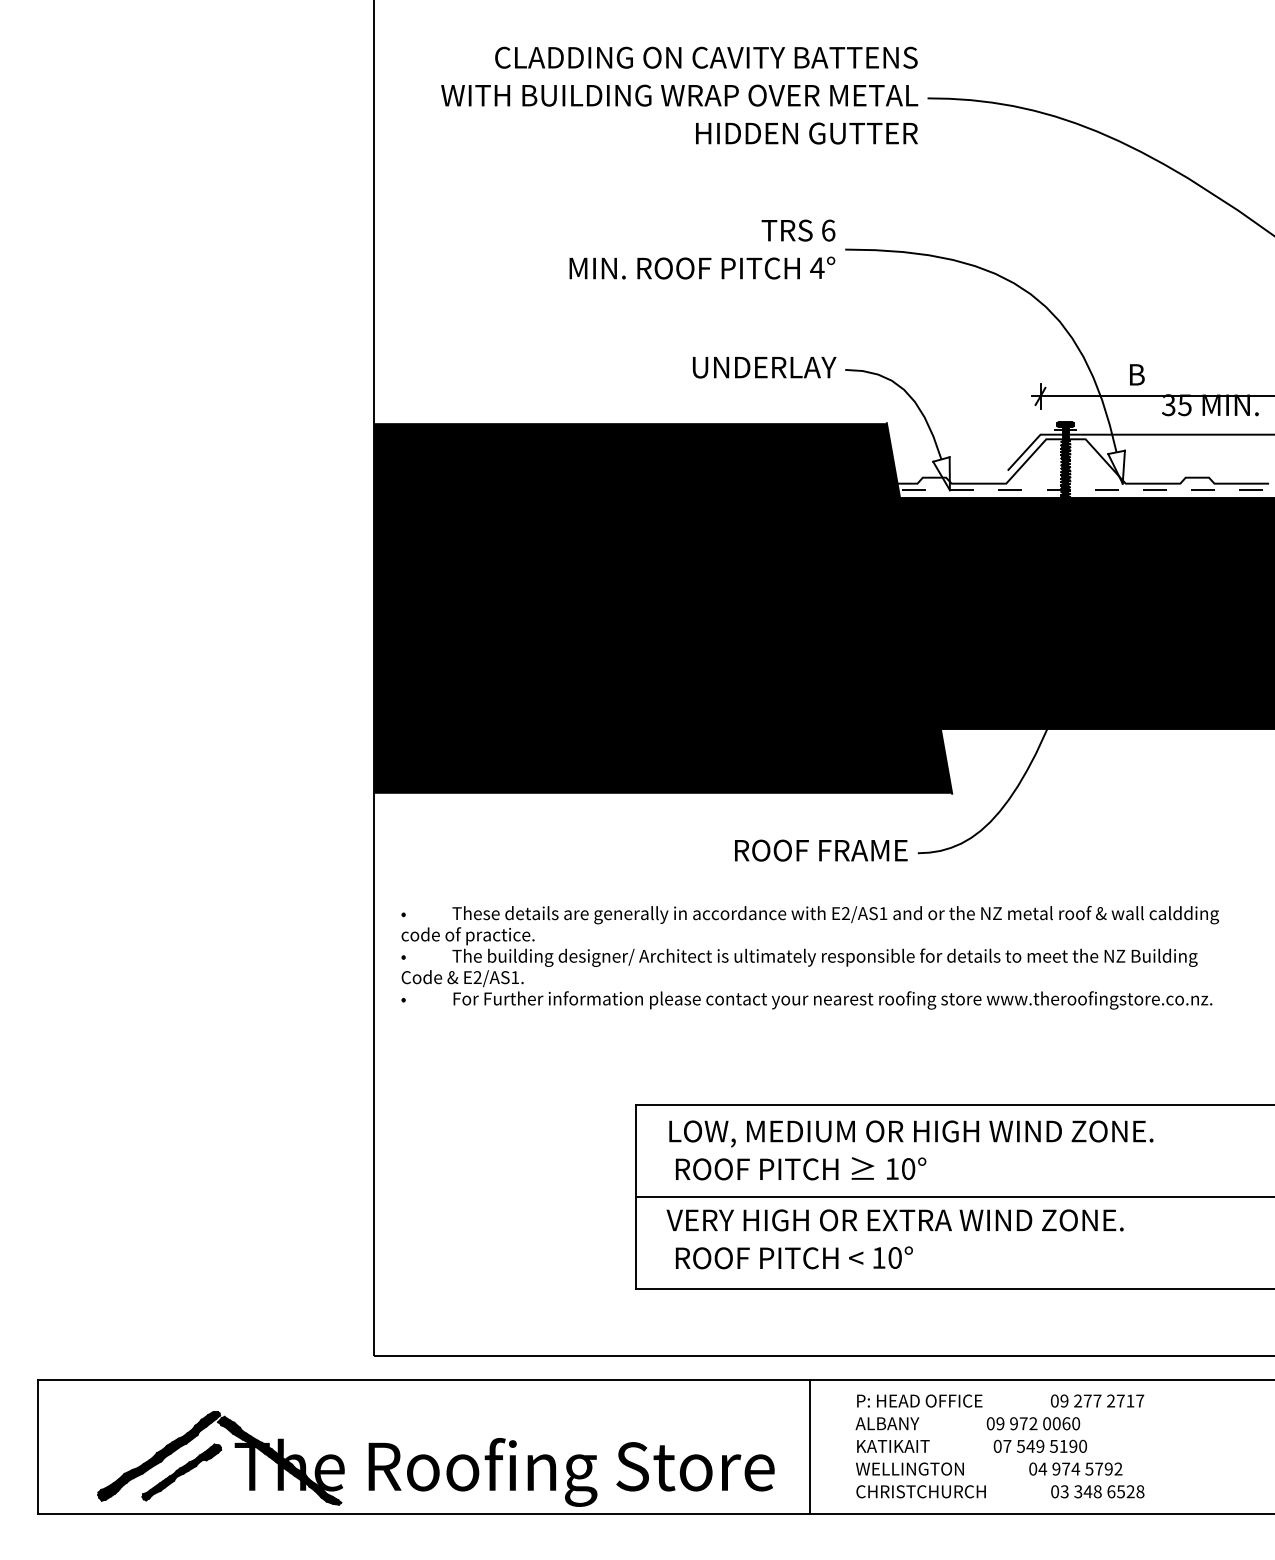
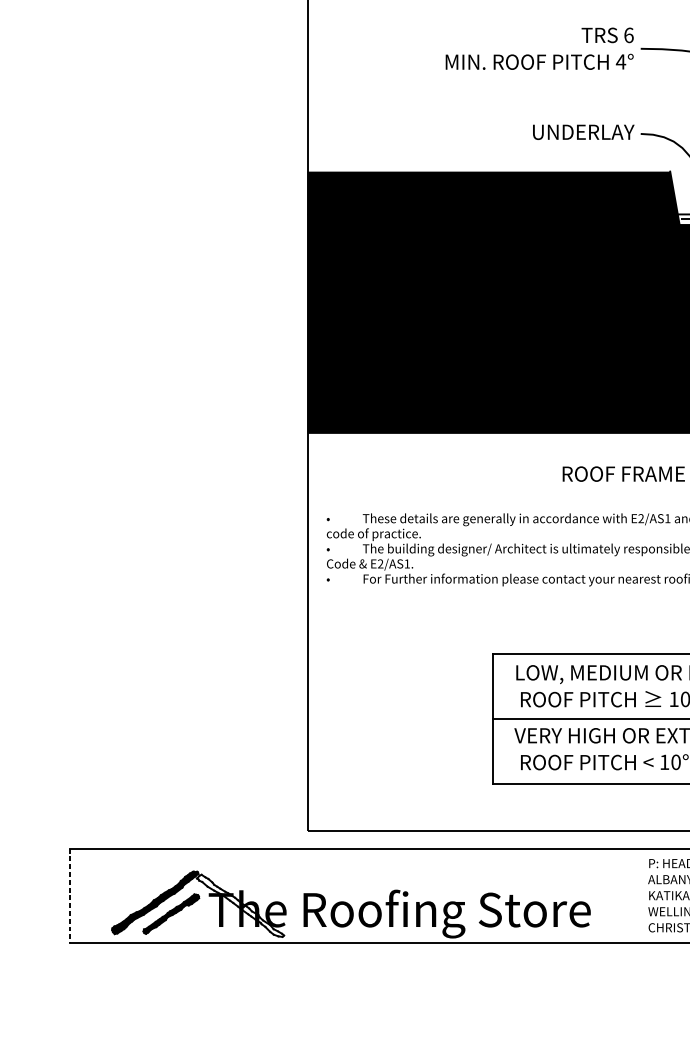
line: (38, 1446) -> (69, 895), solid -> dashed
line: (810, 1446) -> (616, 895), removed
fill: (279, 1460) -> (240, 905), removed

